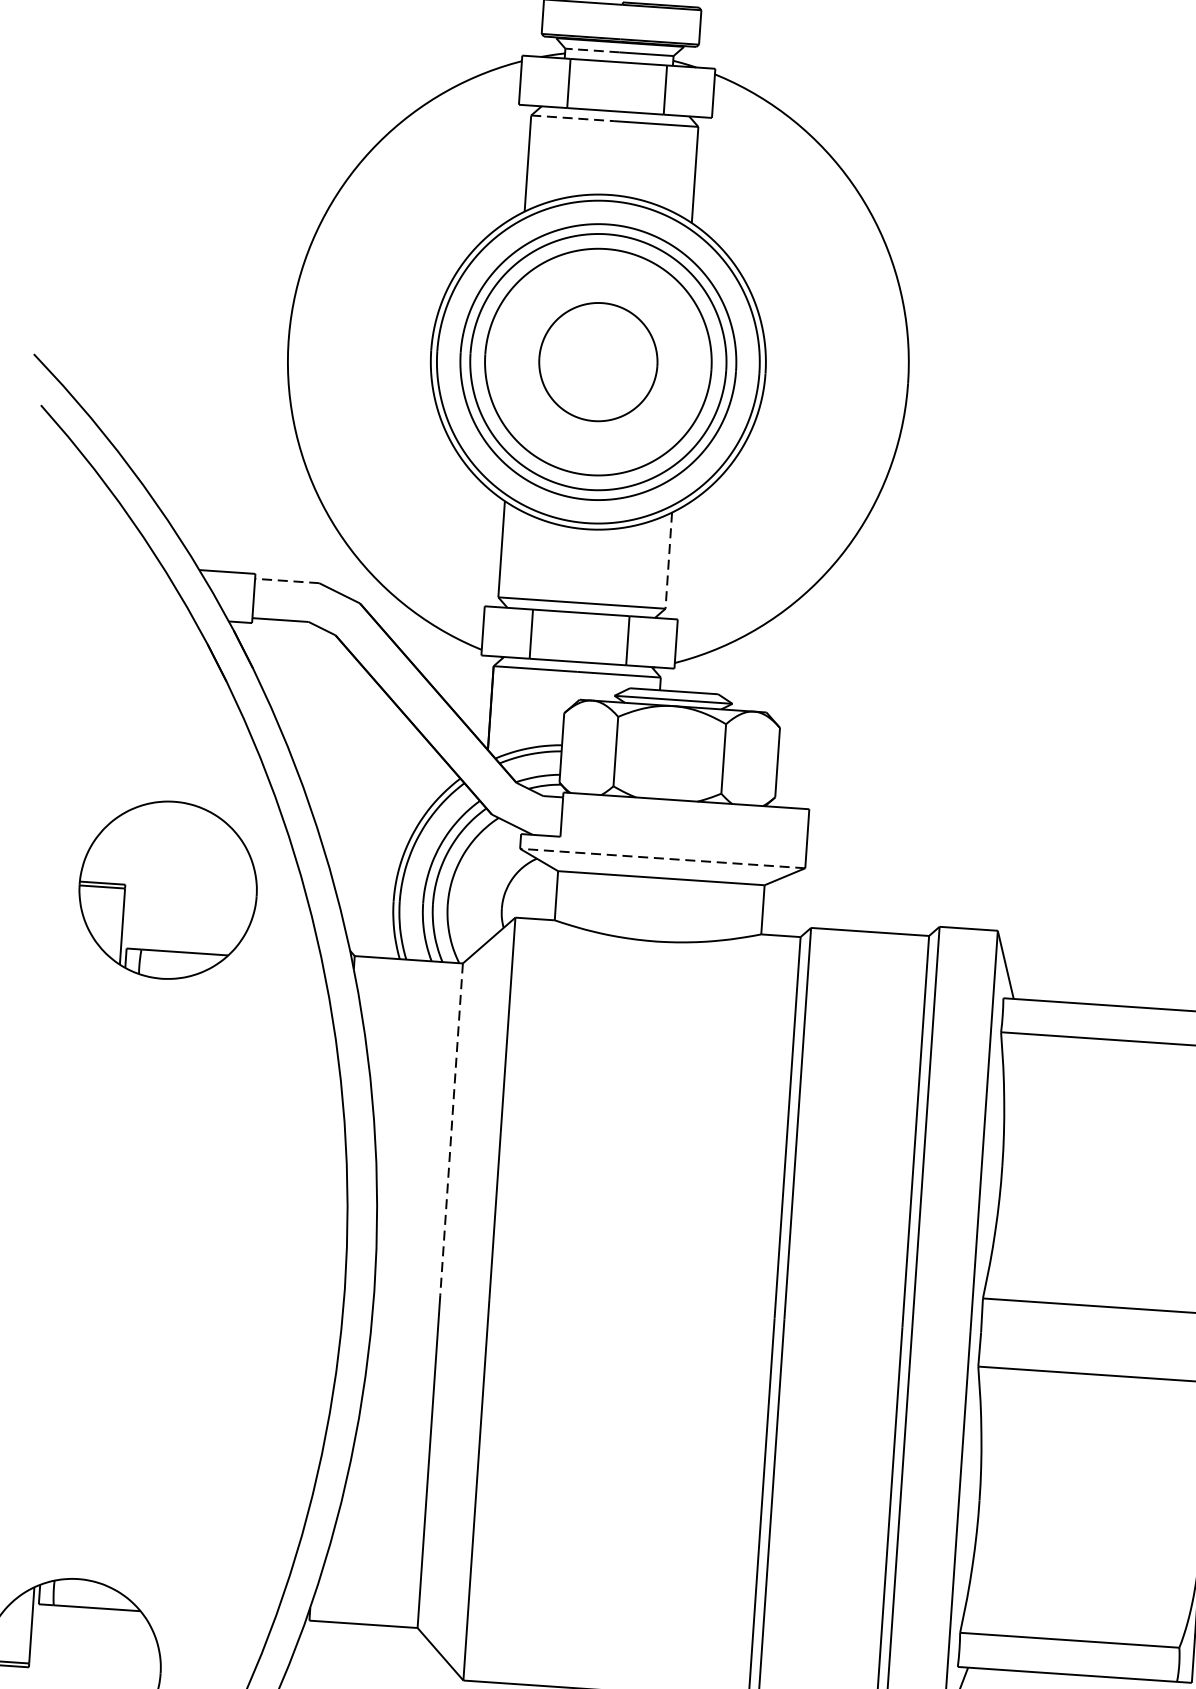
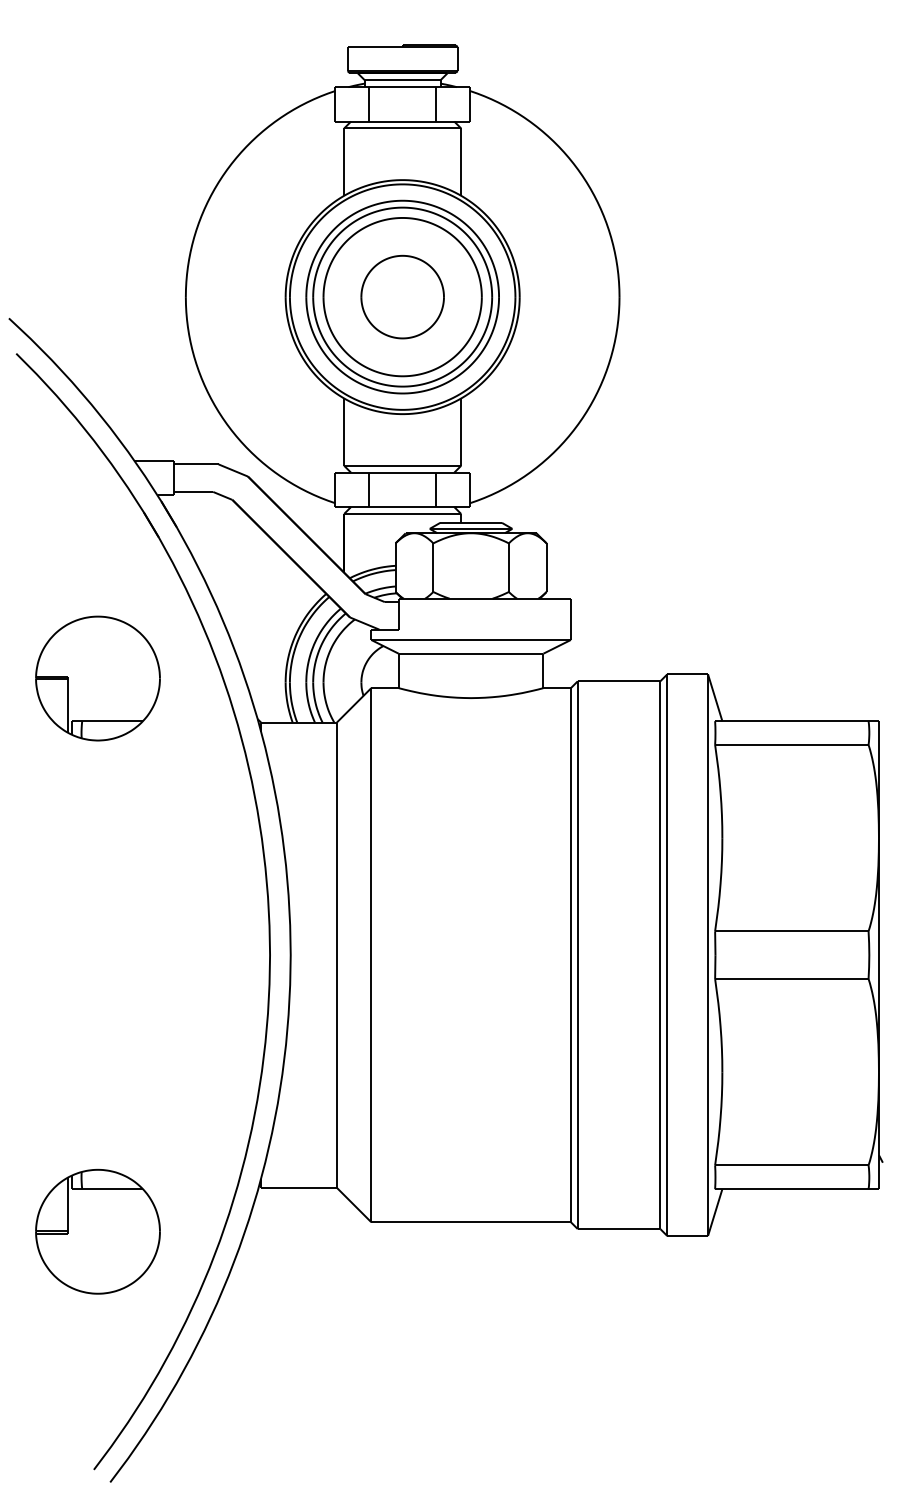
line: (594, 50) -> (385, 80), dashed -> solid
line: (573, 118) -> (373, 128), dashed -> solid
line: (669, 561) -> (461, 432), dashed -> solid
line: (286, 581) -> (195, 464), dashed -> solid
line: (663, 857) -> (471, 639), dashed -> solid
part: (167, 890) -> (97, 678), moved
line: (451, 1130) -> (336, 839), dashed -> solid

